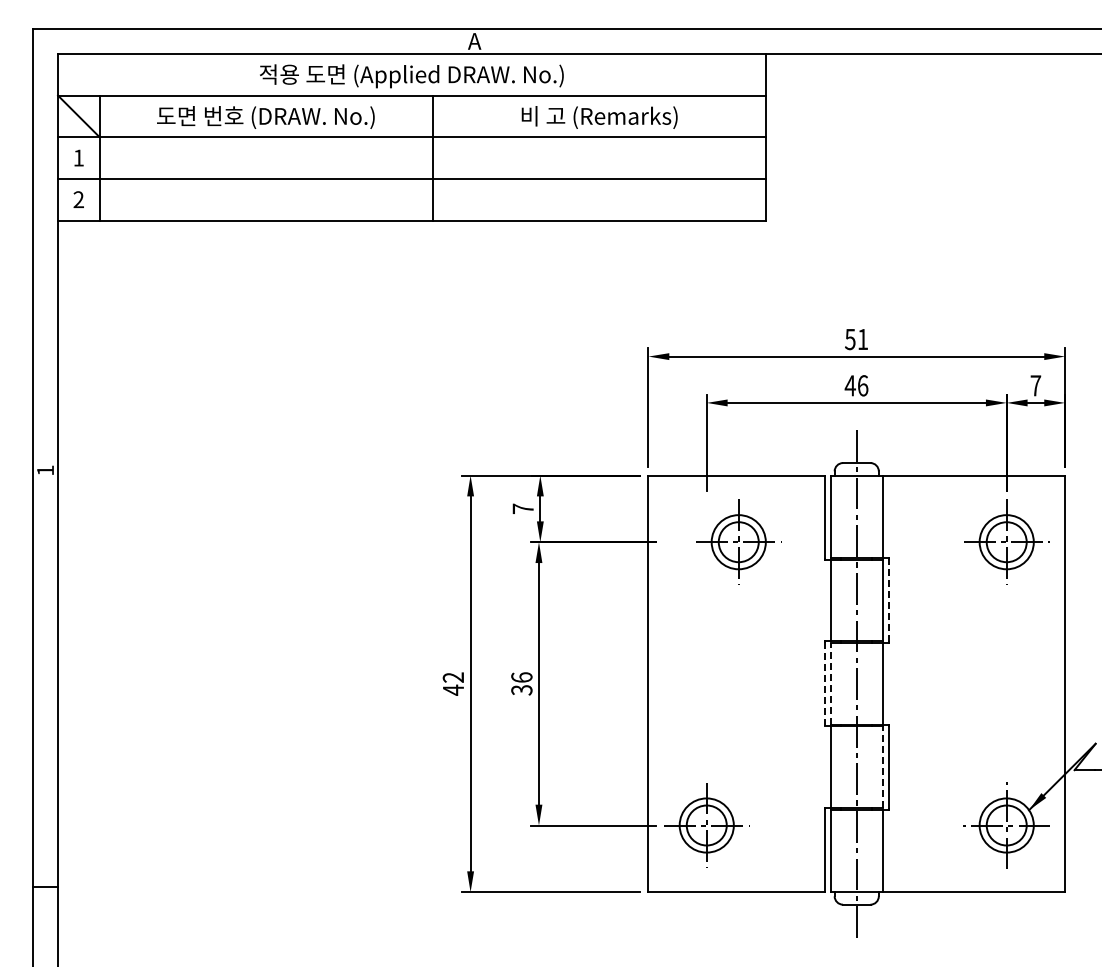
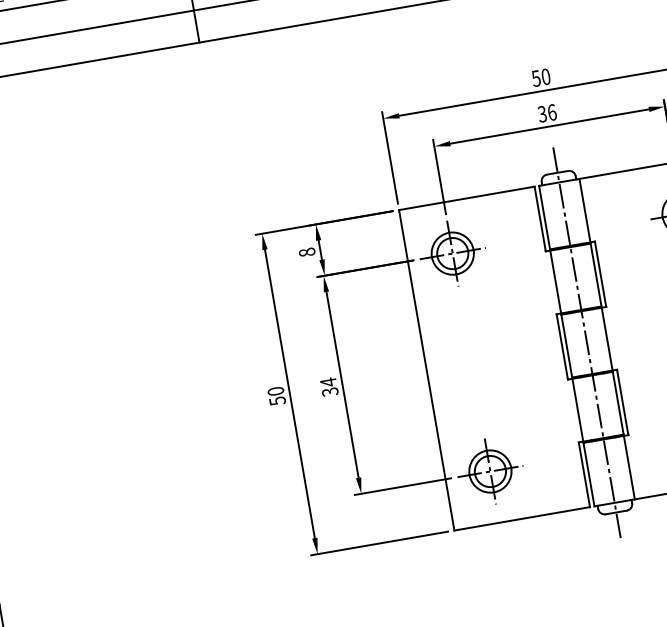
text: (863, 339) -> (546, 76), 51 -> 50
text: (849, 385) -> (541, 114), 46 -> 36
text: (522, 508) -> (306, 252), 7 -> 8
part: (738, 541) -> (452, 253), moved
line: (888, 600) -> (600, 274), dashed -> solid
text: (521, 677) -> (328, 382), 36 -> 34
text: (453, 683) -> (276, 395), 42 -> 50
line: (824, 683) -> (562, 346), dashed -> solid
line: (830, 683) -> (566, 345), dashed -> solid
line: (883, 767) -> (618, 403), dashed -> solid

